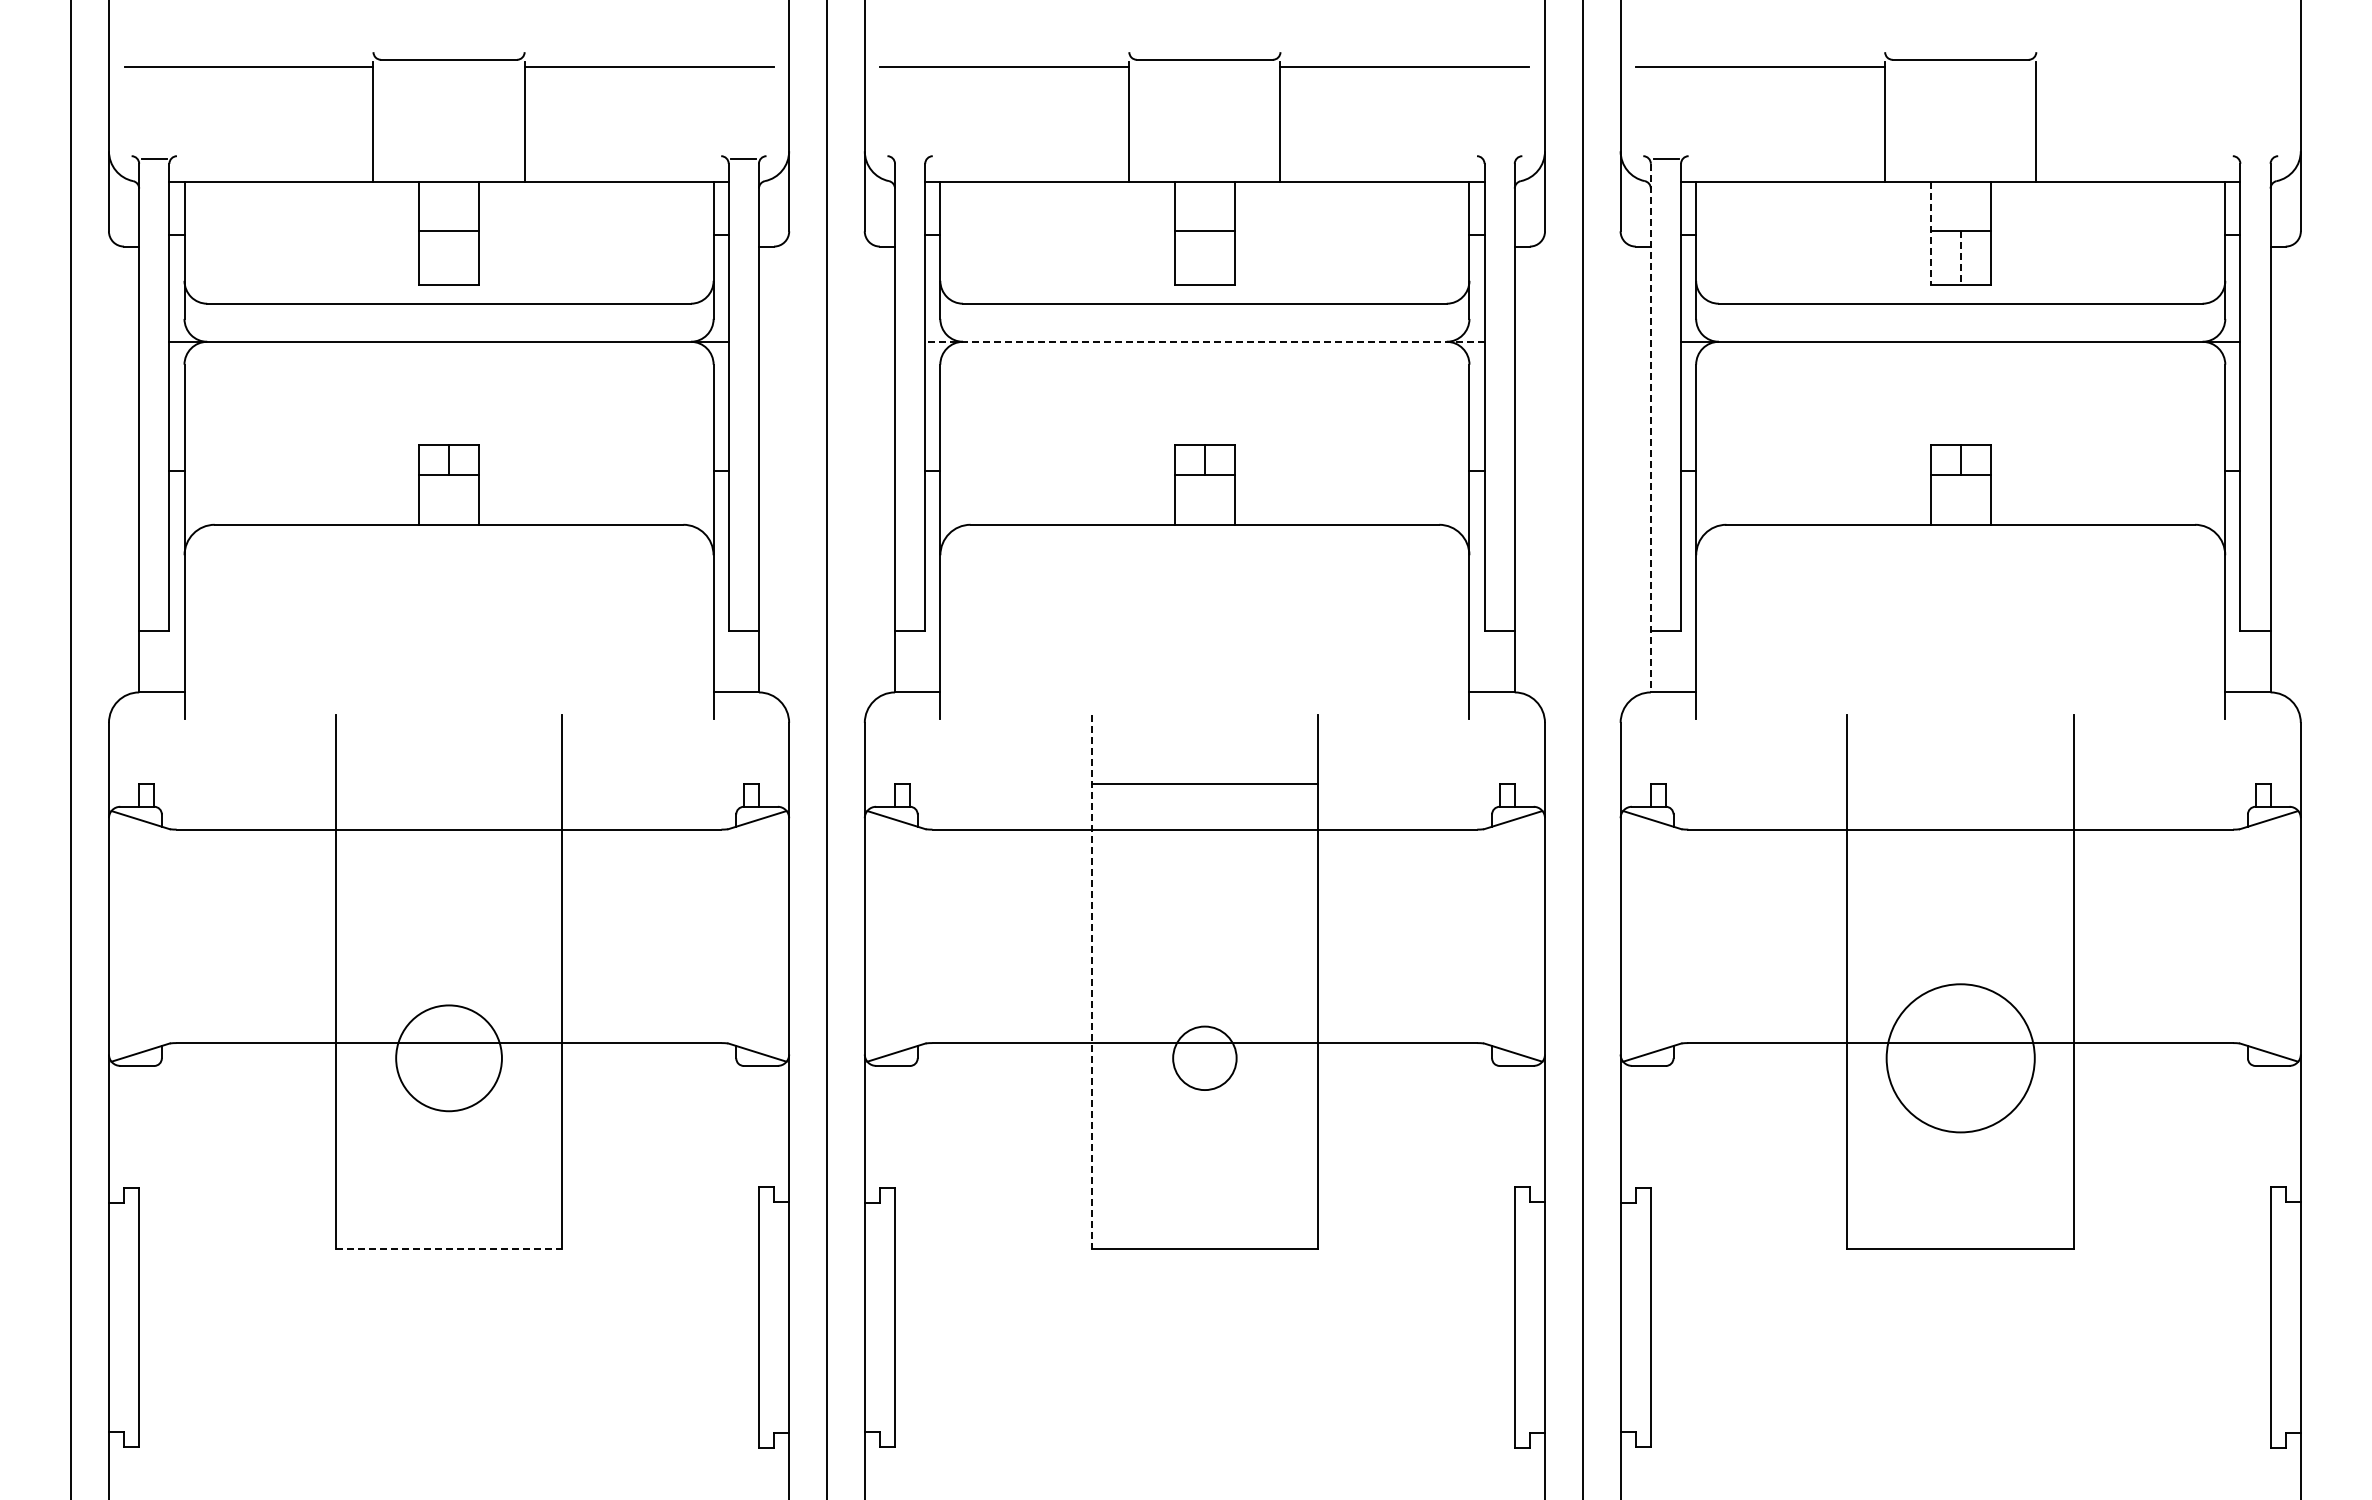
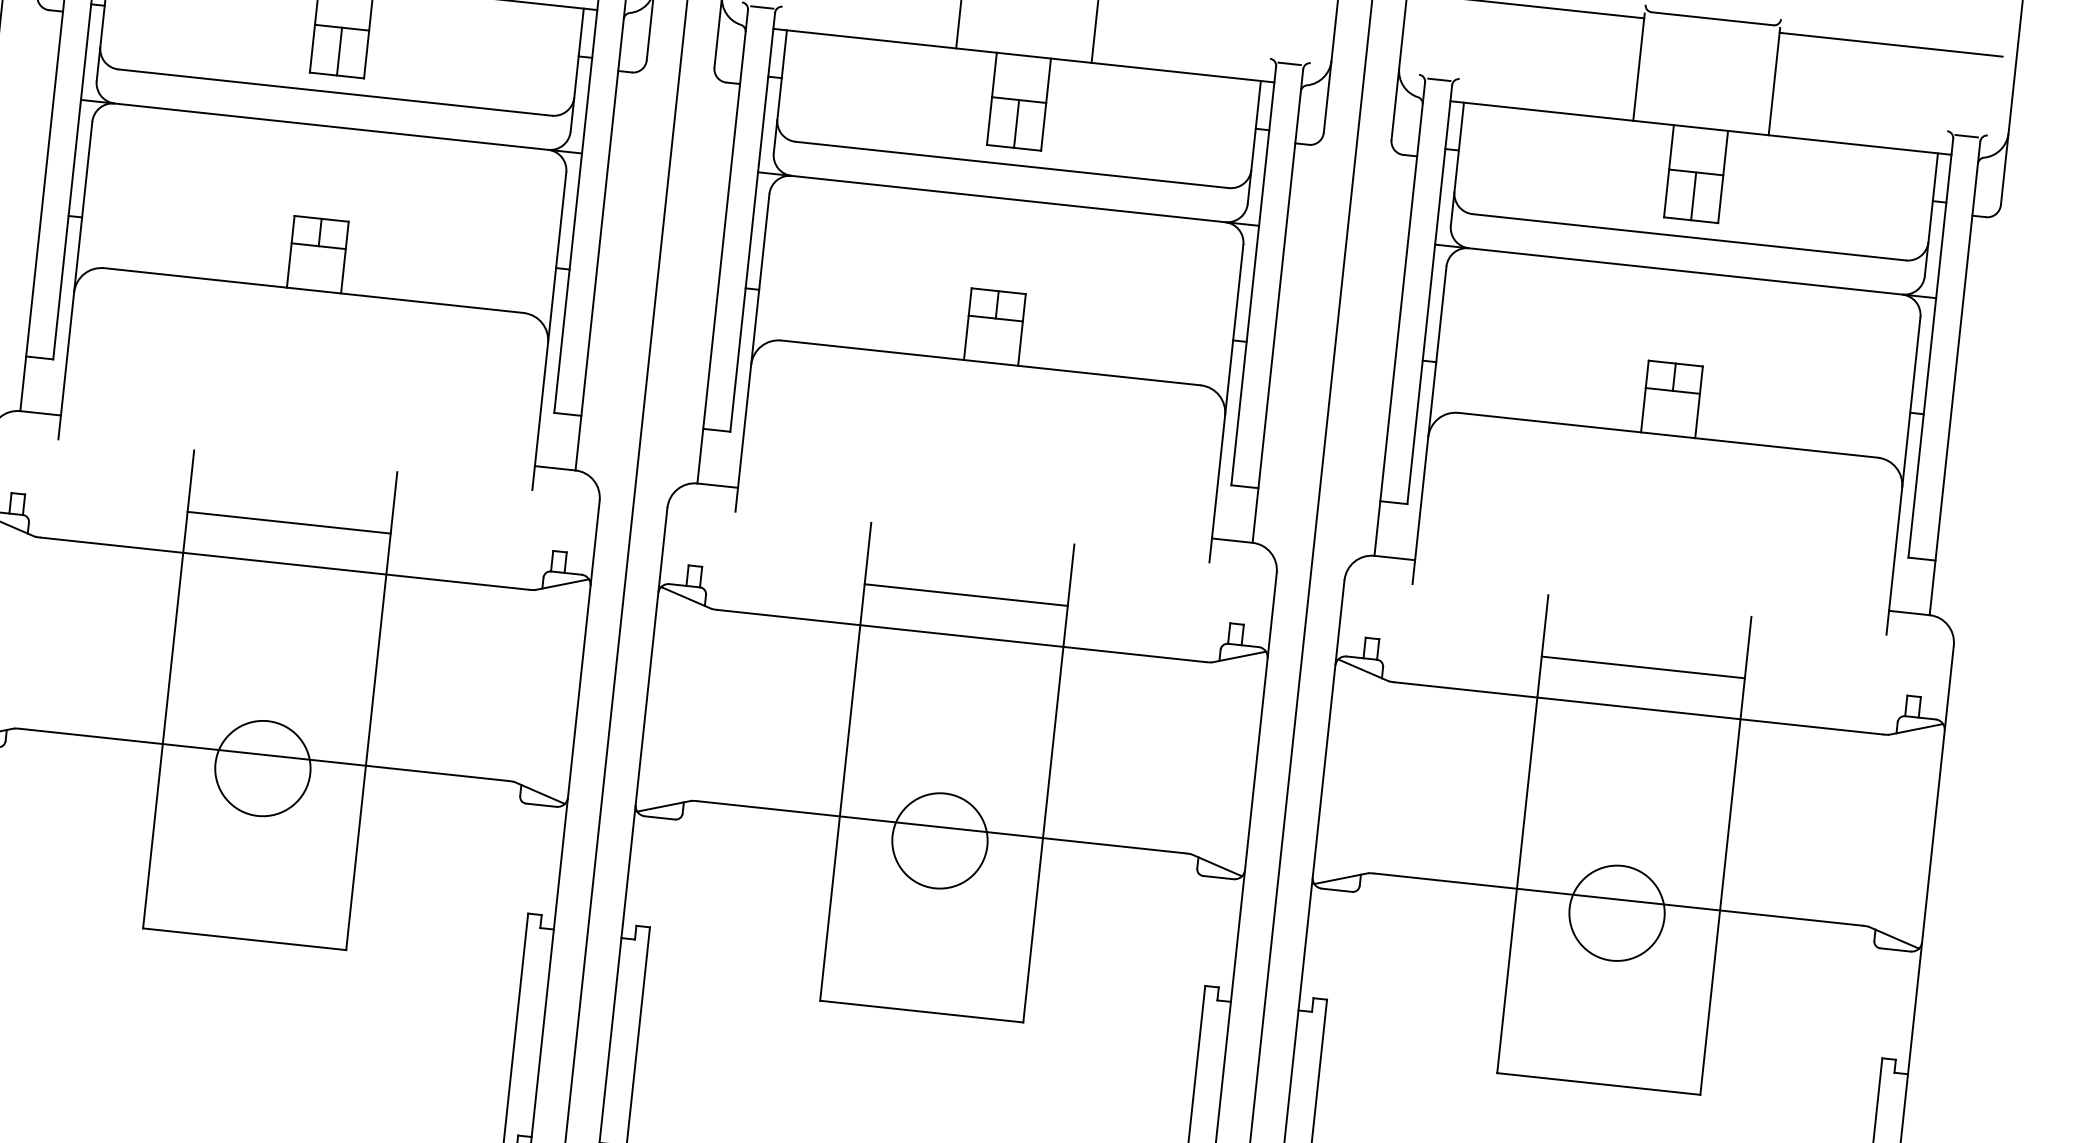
line: (2160, 67) -> (1890, 44), added
line: (910, 159) -> (762, 7), added
line: (1498, 159) -> (1289, 63), added
line: (2254, 159) -> (1966, 136), added
line: (1930, 233) -> (1668, 171), dashed -> solid
line: (449, 257) -> (339, 51), added
line: (1204, 257) -> (1016, 123), added
line: (1960, 257) -> (1693, 195), dashed -> solid
line: (1204, 341) -> (1008, 198), dashed -> solid
line: (1650, 428) -> (1399, 319), dashed -> solid
line: (448, 783) -> (288, 522), added
line: (1960, 783) -> (1643, 667), added
line: (1091, 982) -> (845, 762), dashed -> solid
circle: (1204, 1058) -> (939, 841), size x1.67
circle: (1960, 1058) -> (1616, 913), size x0.71
line: (449, 1248) -> (245, 938), dashed -> solid

